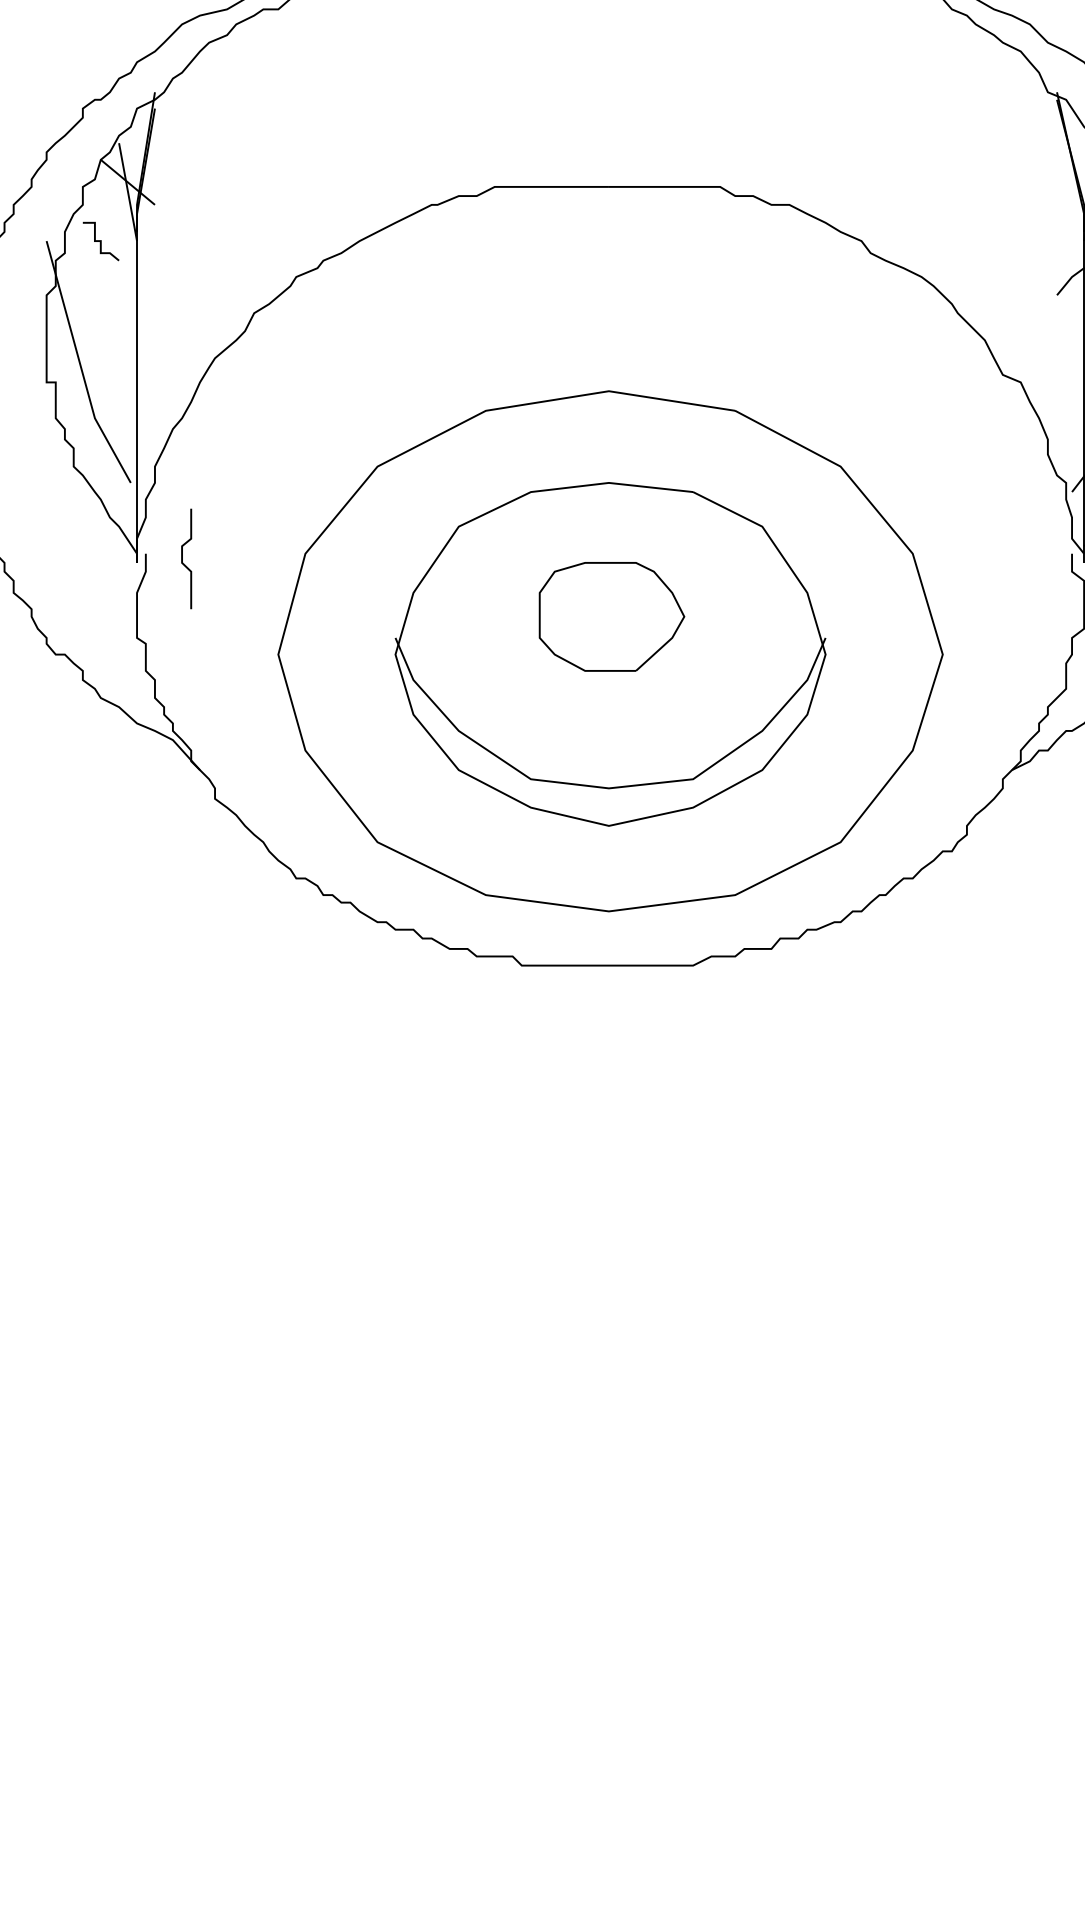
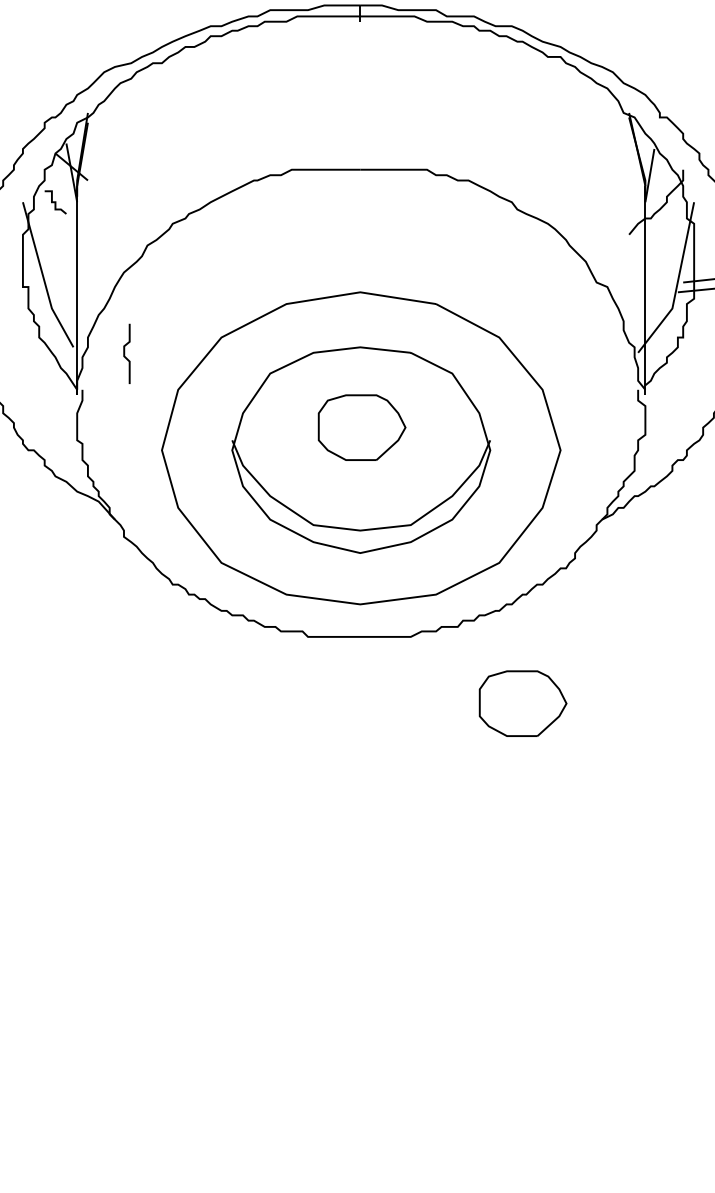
curve: (184, 558) -> (125, 353), moved
part: (879, 1076) -> (522, 703), added

